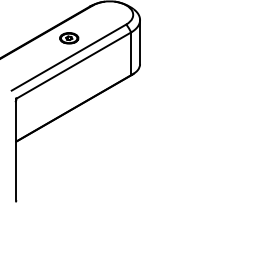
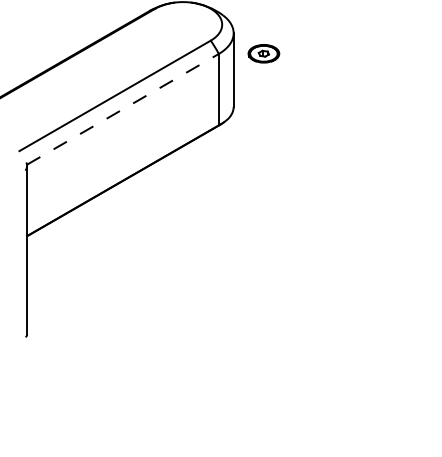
part: (69, 38) -> (264, 54), moved
line: (74, 65) -> (124, 109), solid -> dashed

